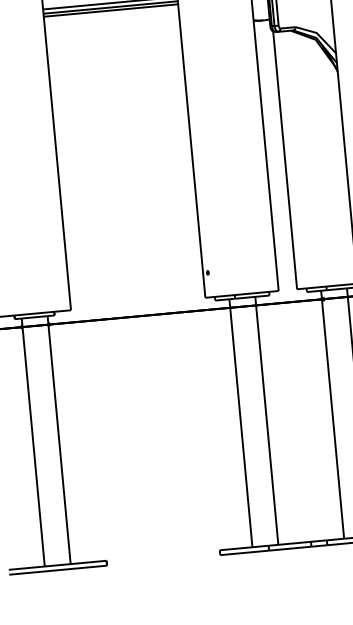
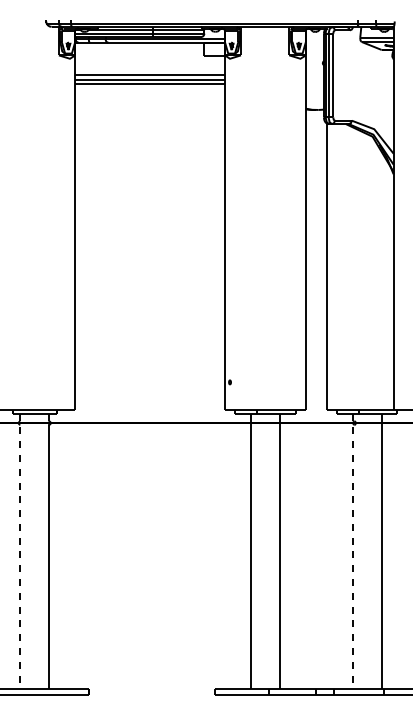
line: (332, 414) -> (352, 551), solid -> dashed
line: (33, 442) -> (20, 551), solid -> dashed

